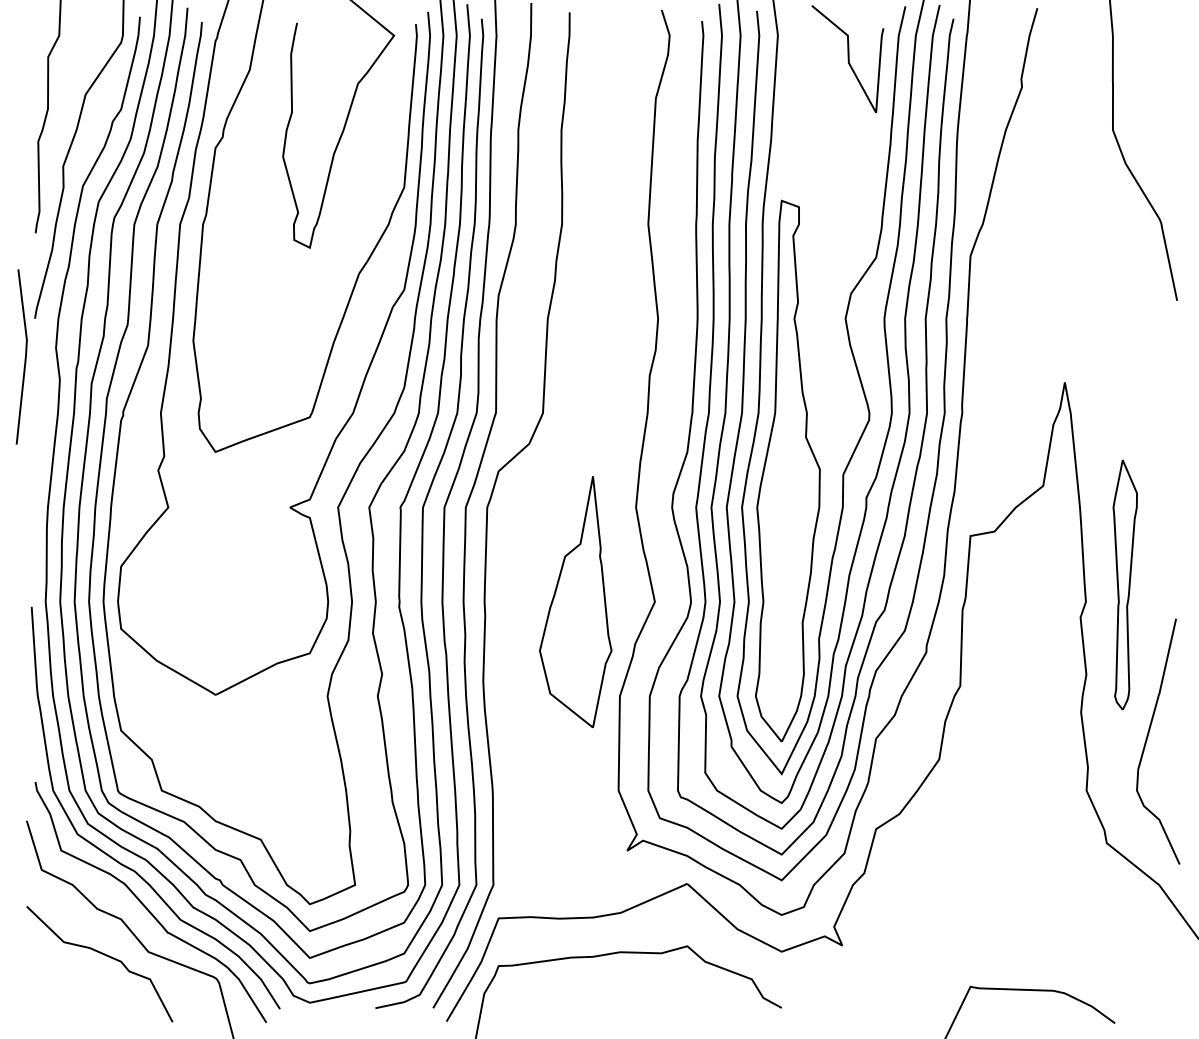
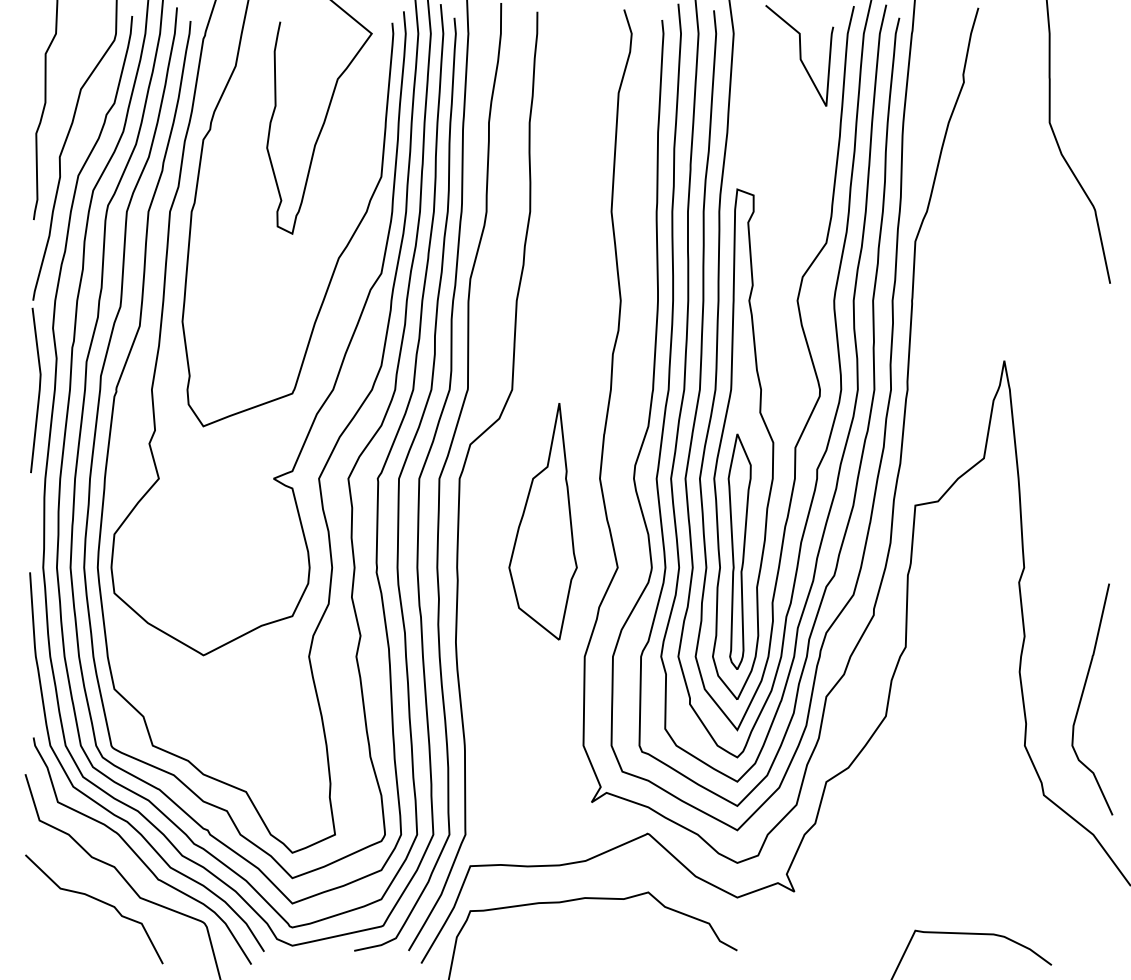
line: (24, 358) -> (38, 391), moved
part: (1124, 584) -> (739, 551), moved
part: (575, 602) -> (542, 522), moved

